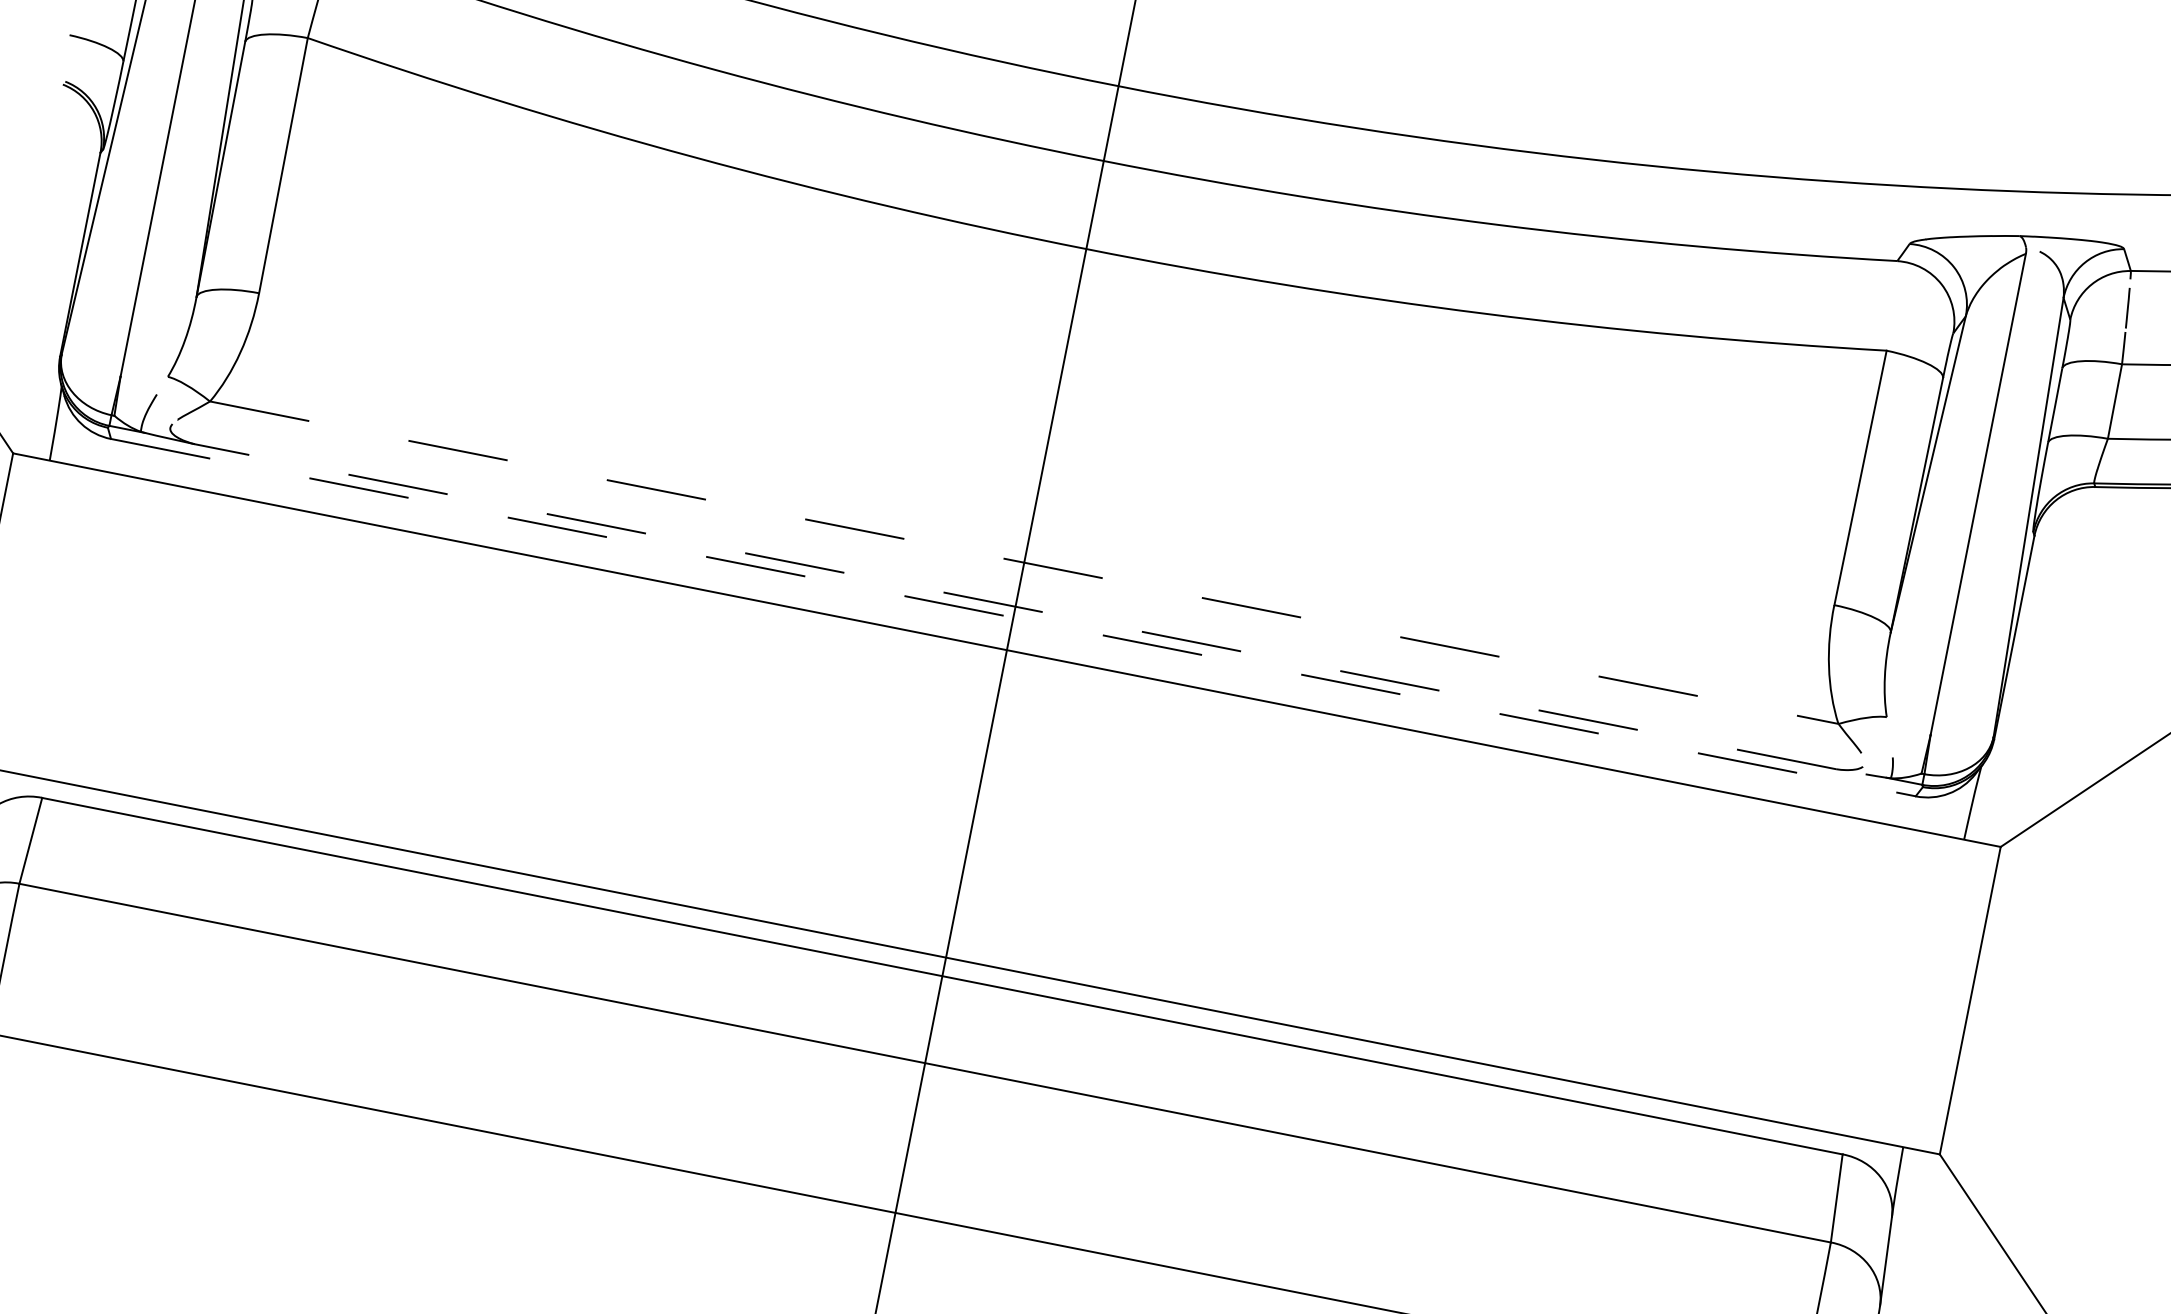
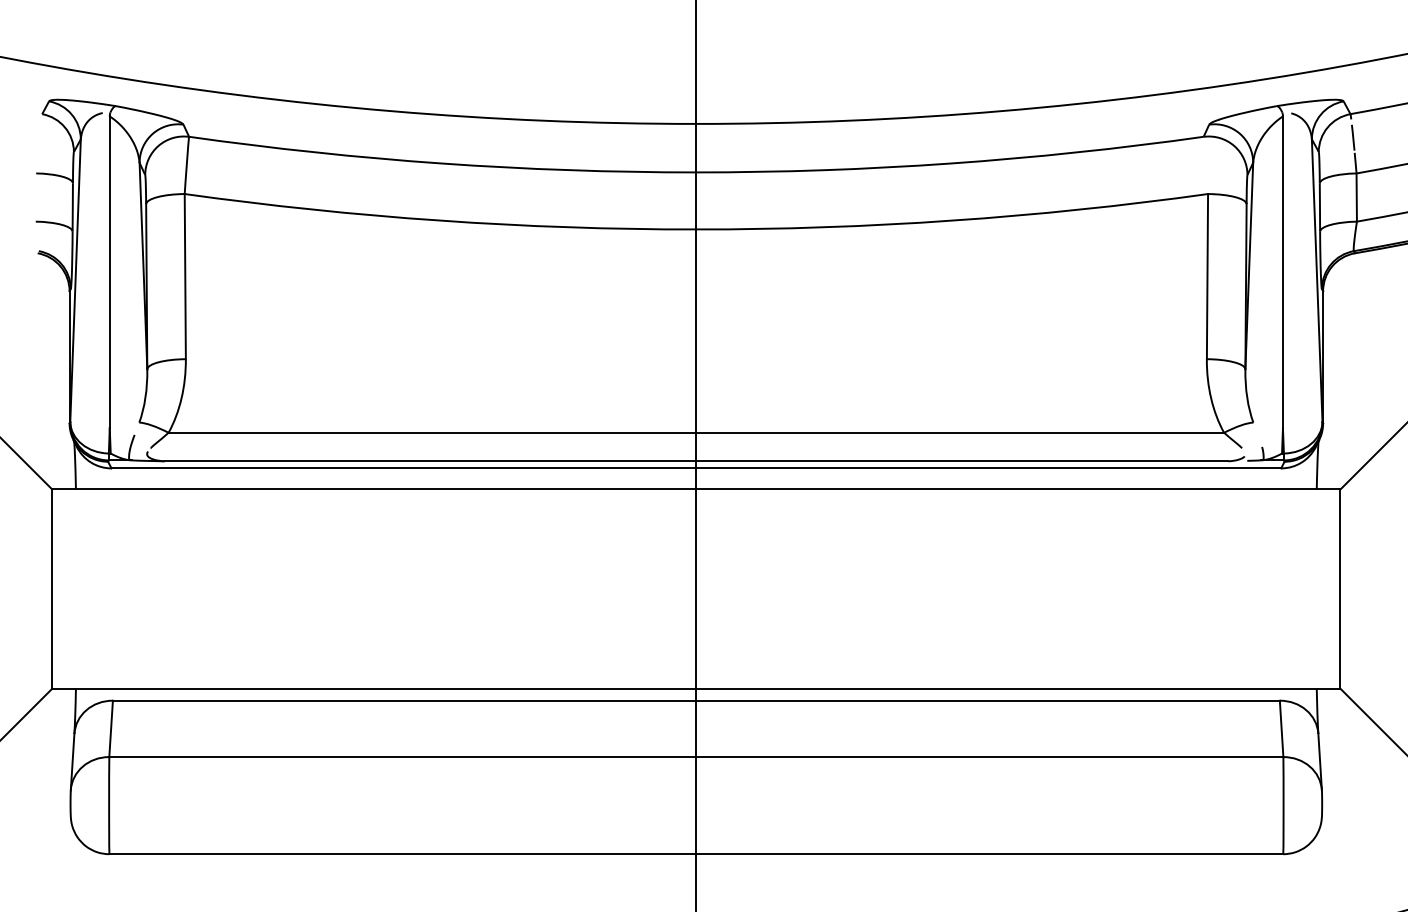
line: (1024, 562) -> (696, 432), dashed -> solid
line: (1015, 607) -> (696, 461), dashed -> solid
line: (1013, 617) -> (696, 468), dashed -> solid

